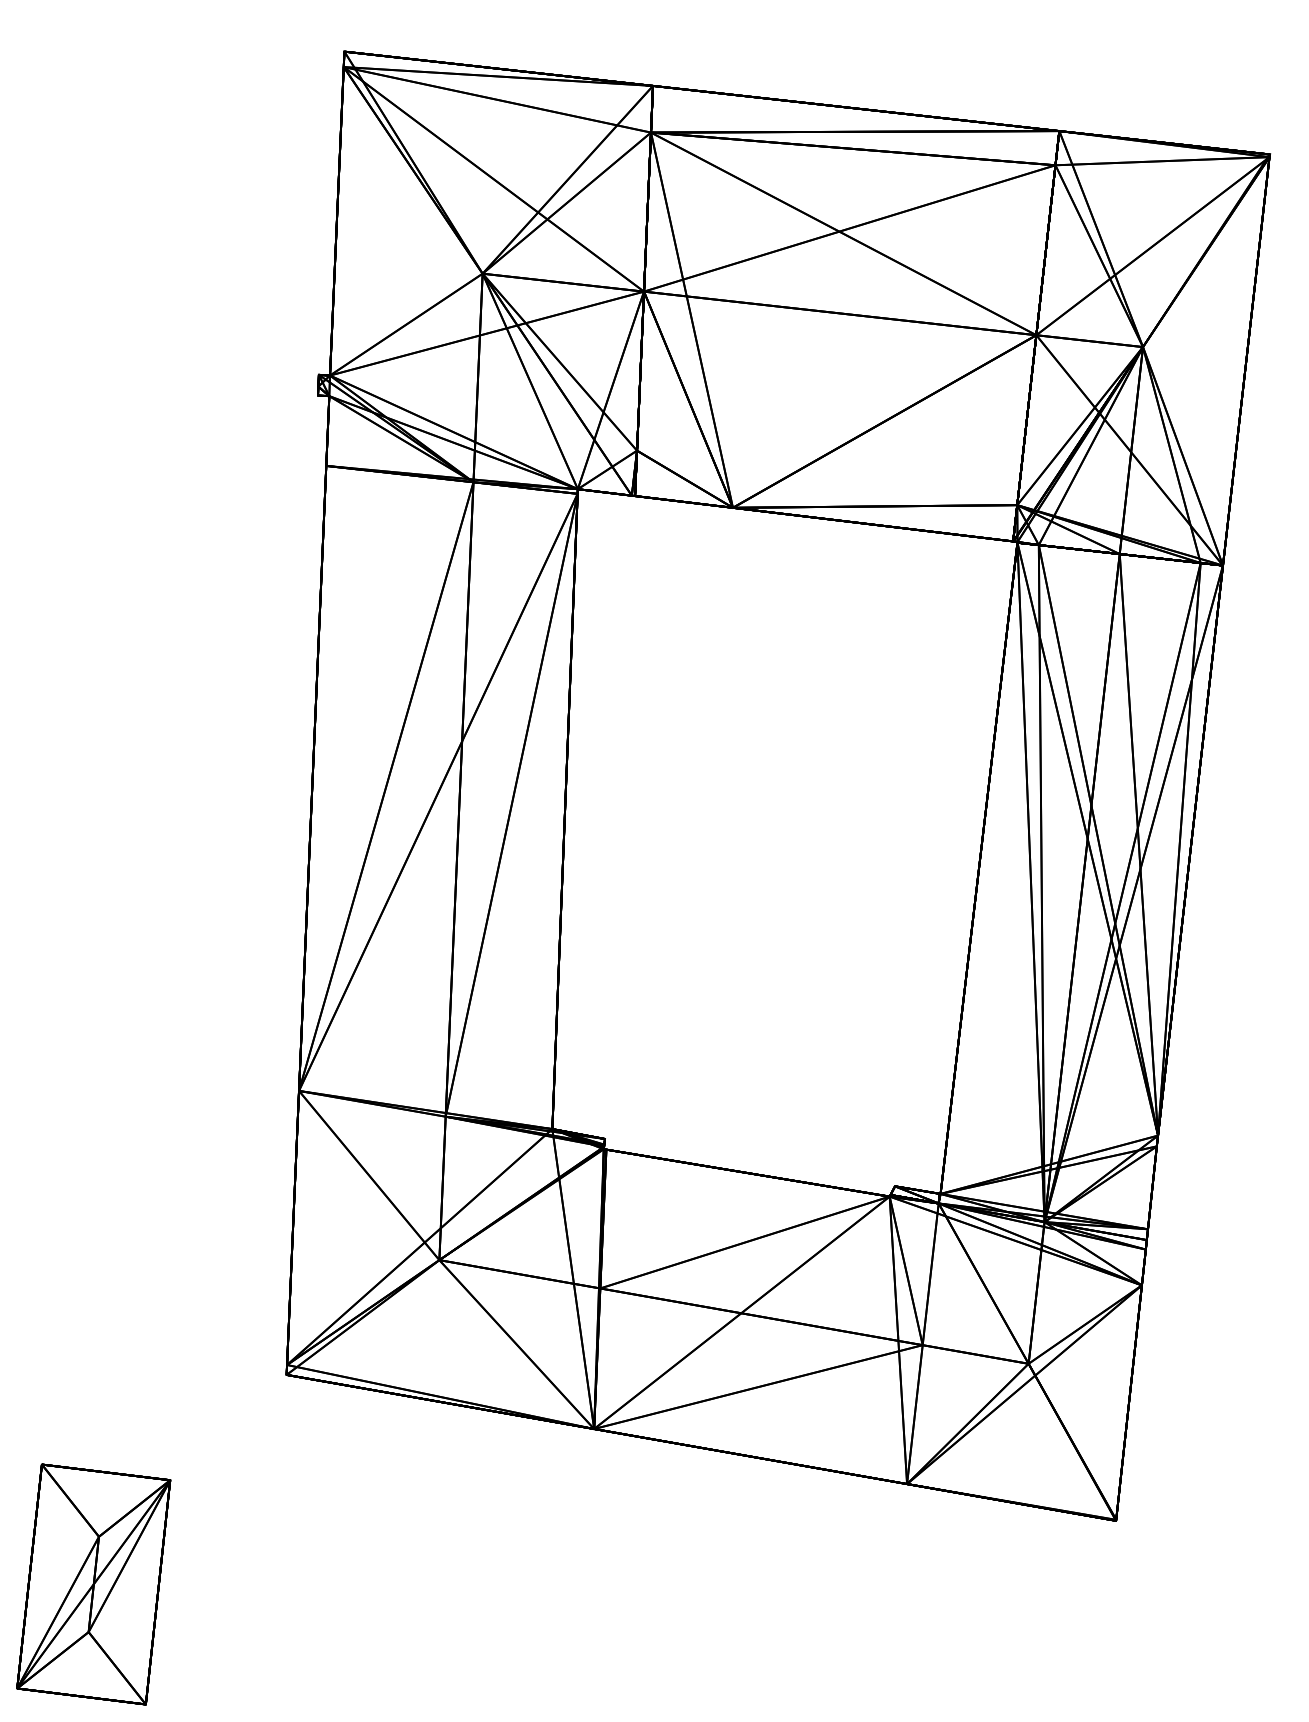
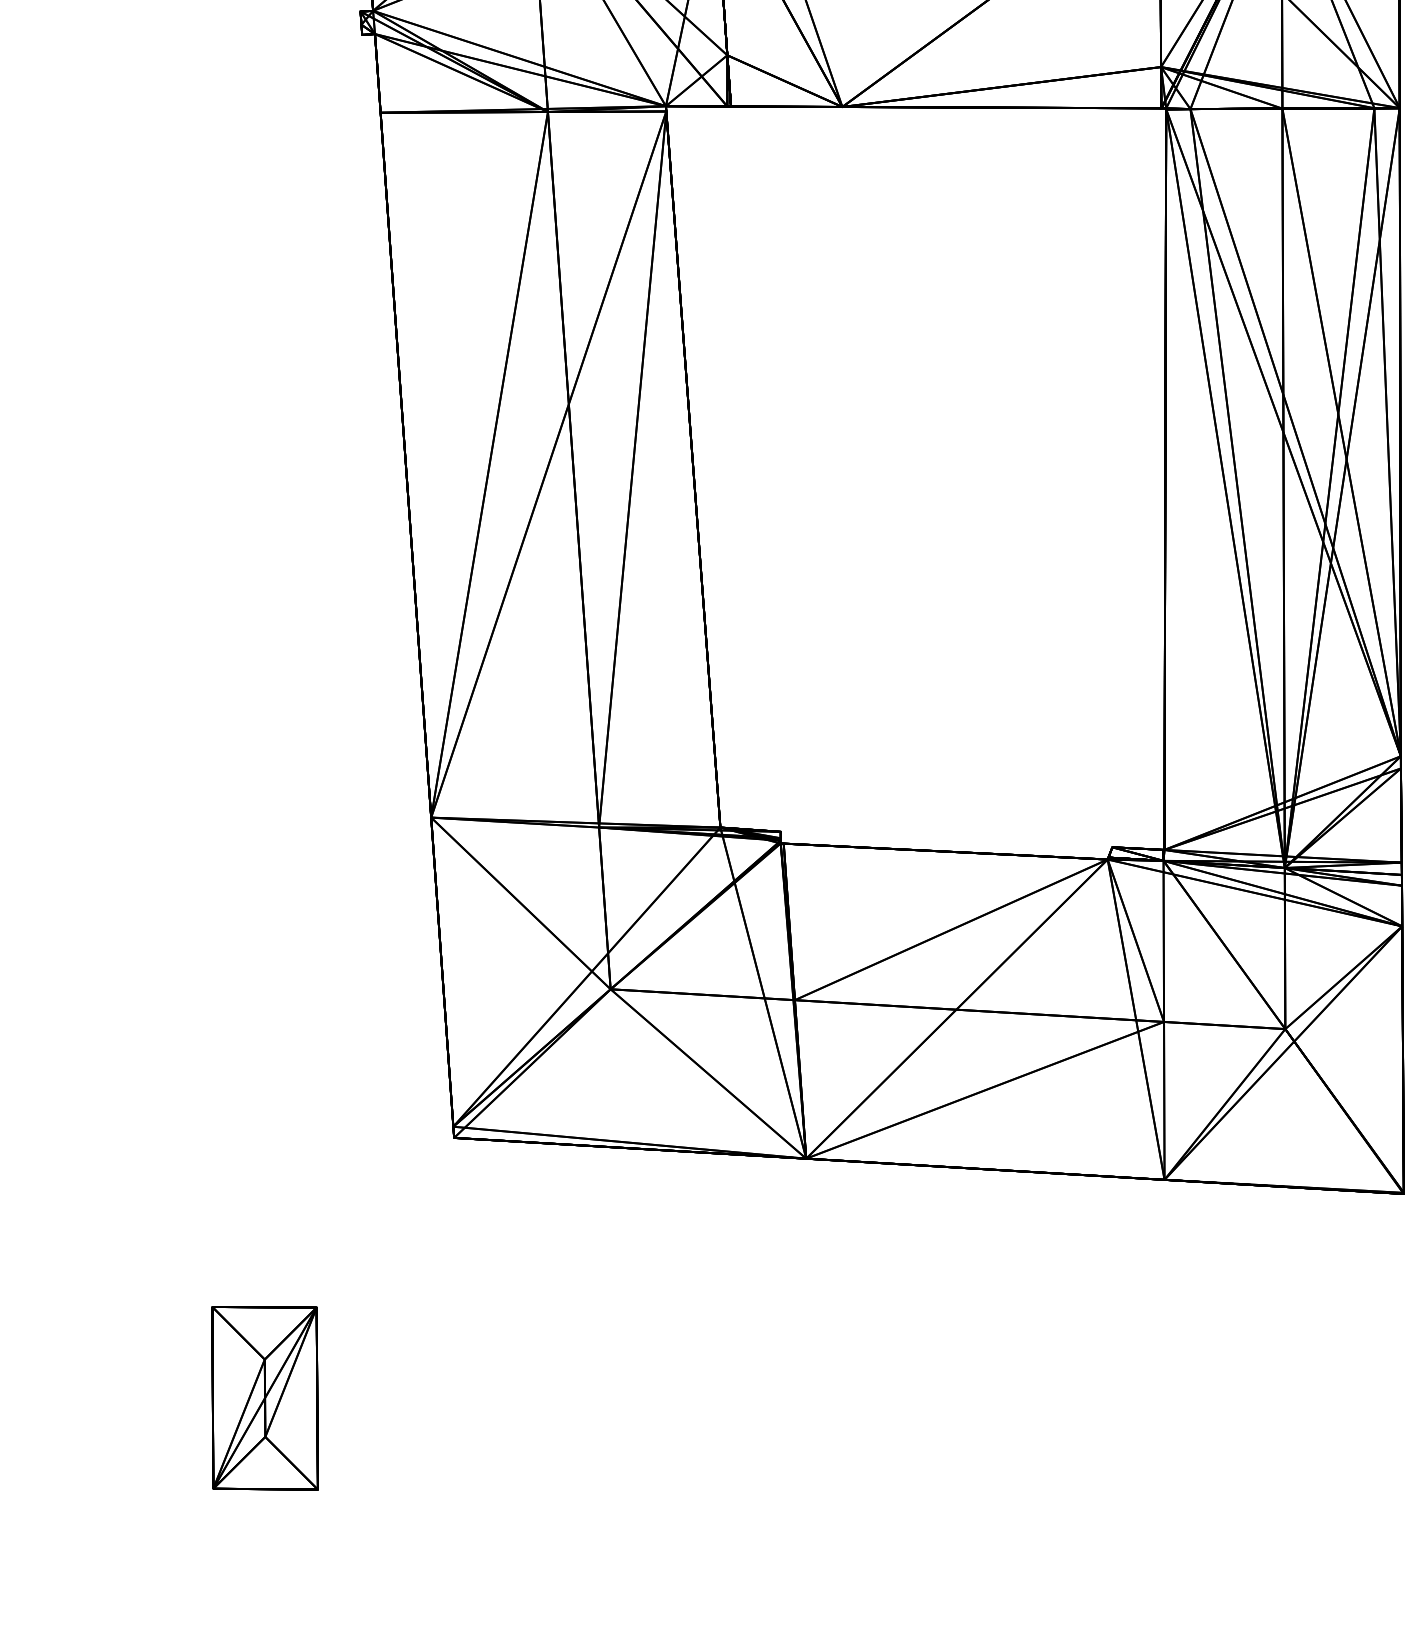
part: (93, 1584) -> (264, 1398), size x0.71

